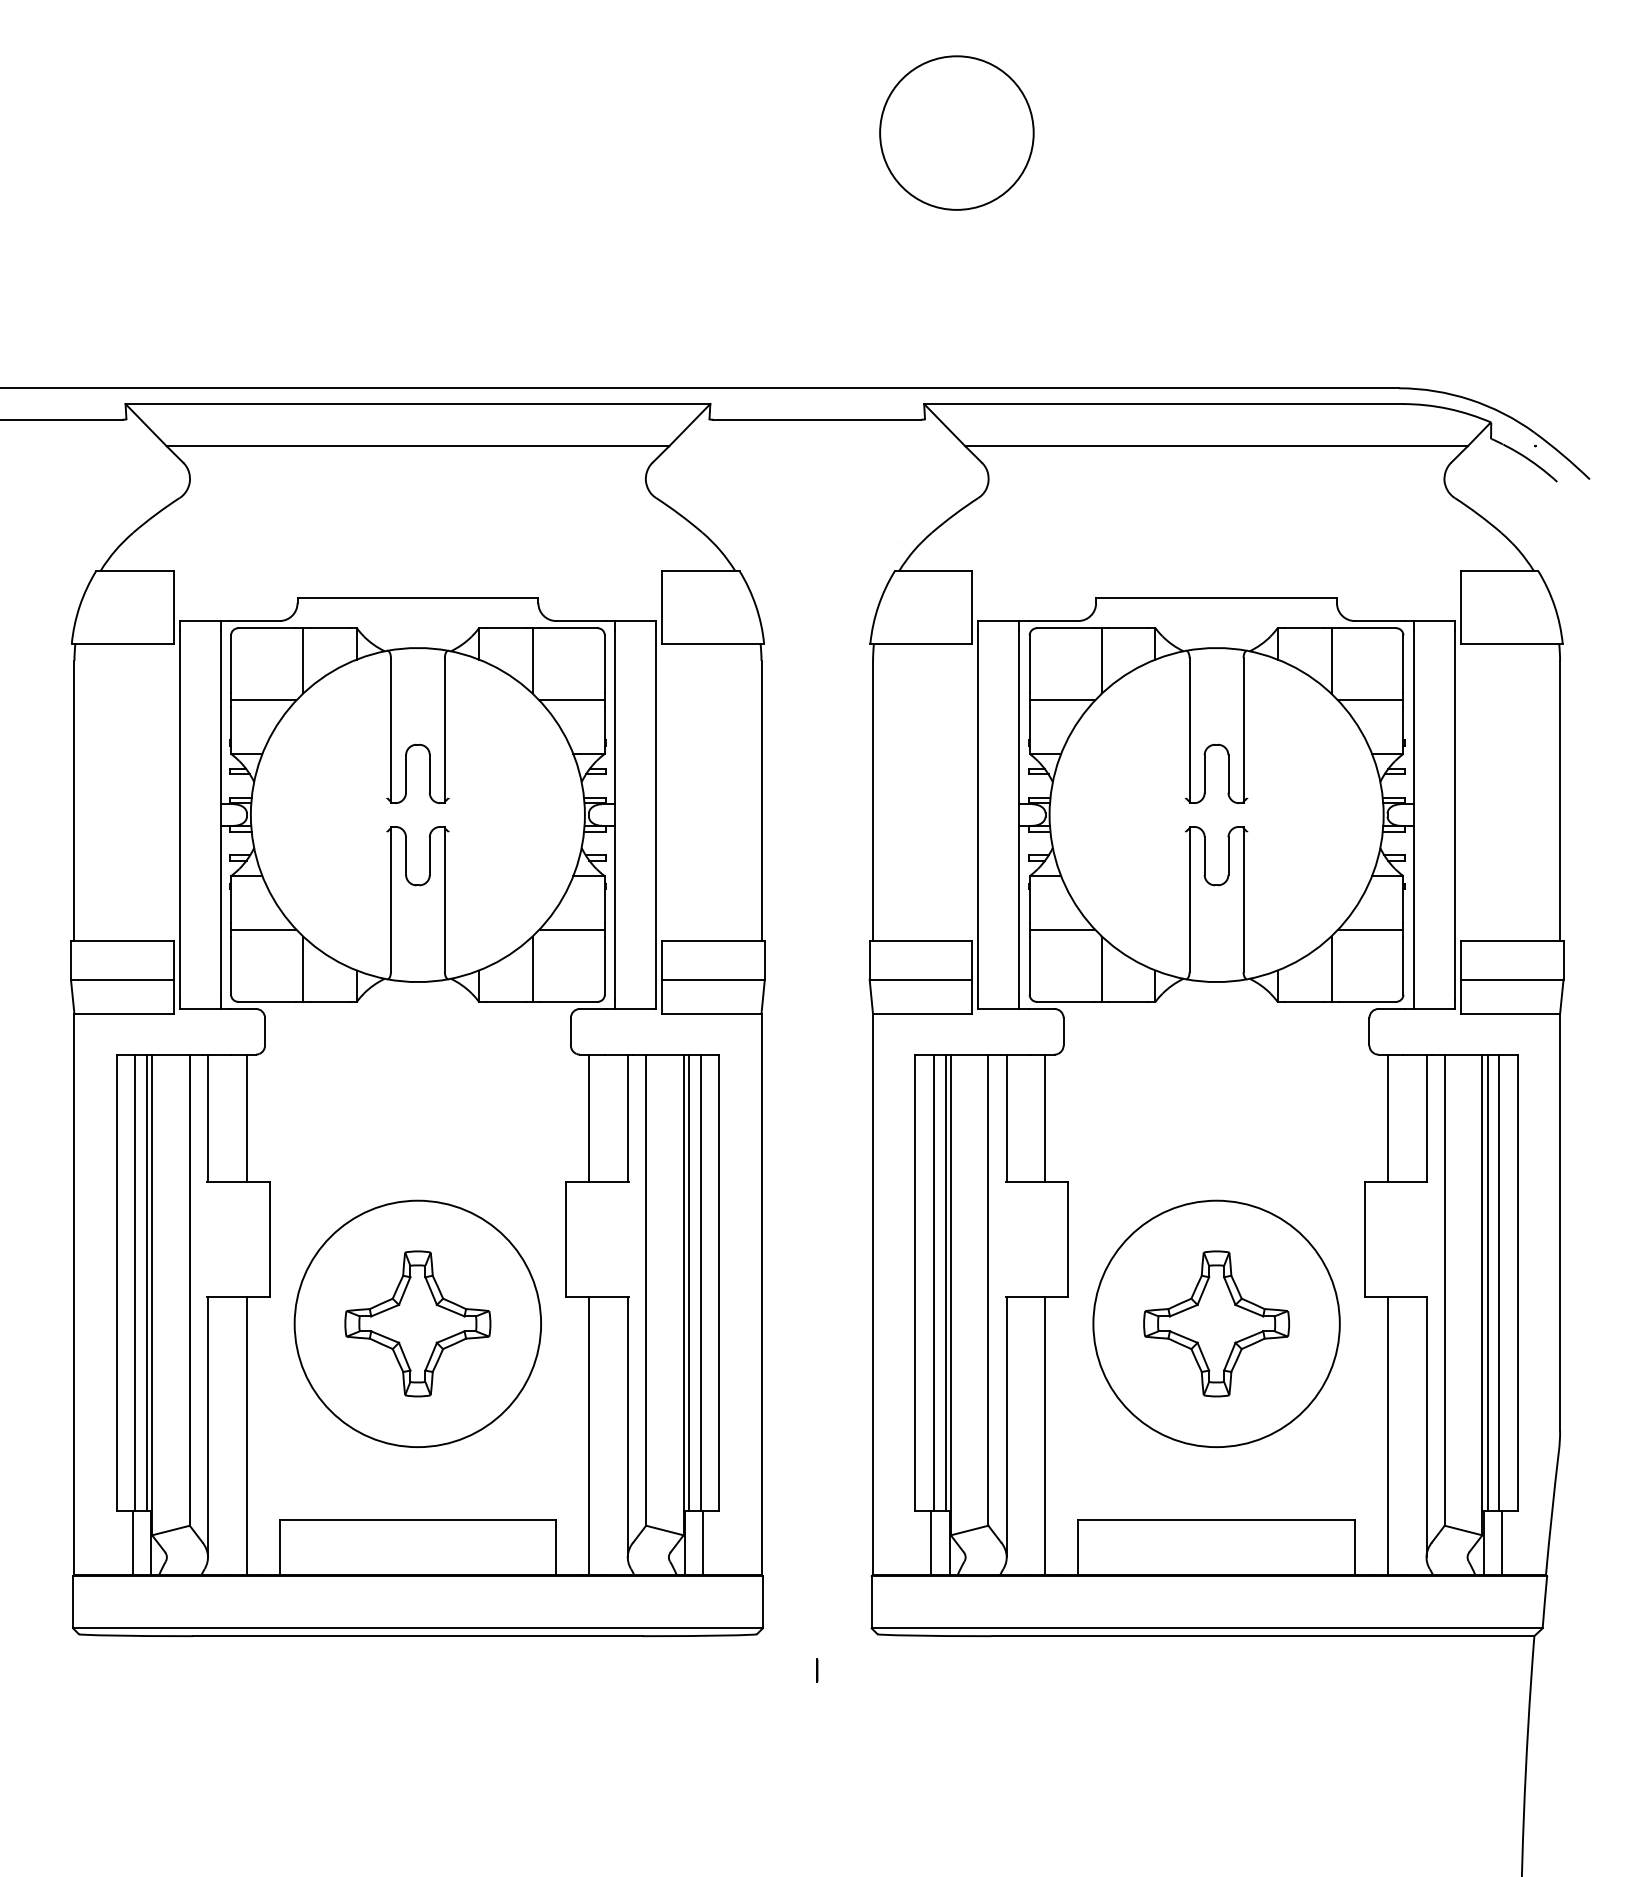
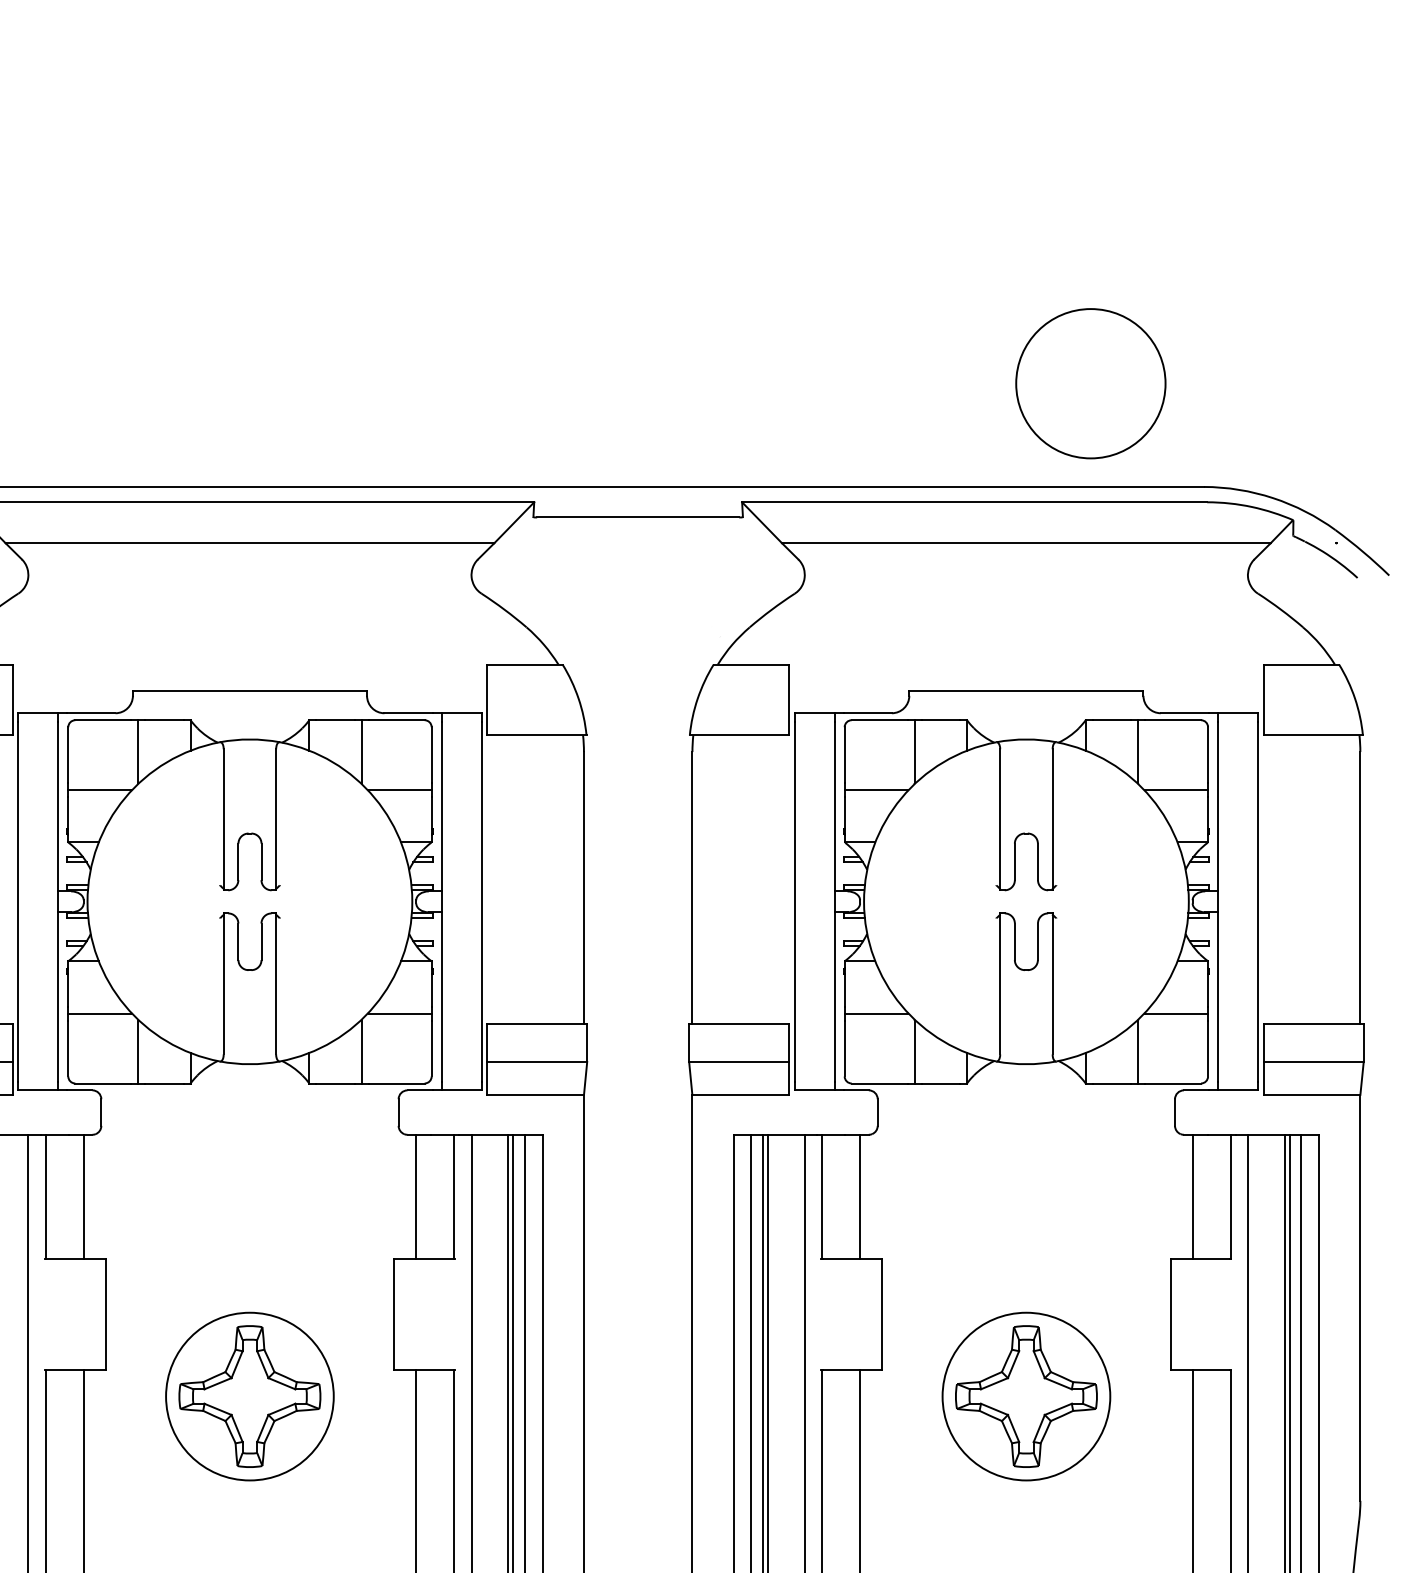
circle: (956, 132) -> (1090, 383), moved
circle: (417, 1323) -> (249, 1396), size x0.7
circle: (1216, 1323) -> (1026, 1396), size x0.7

